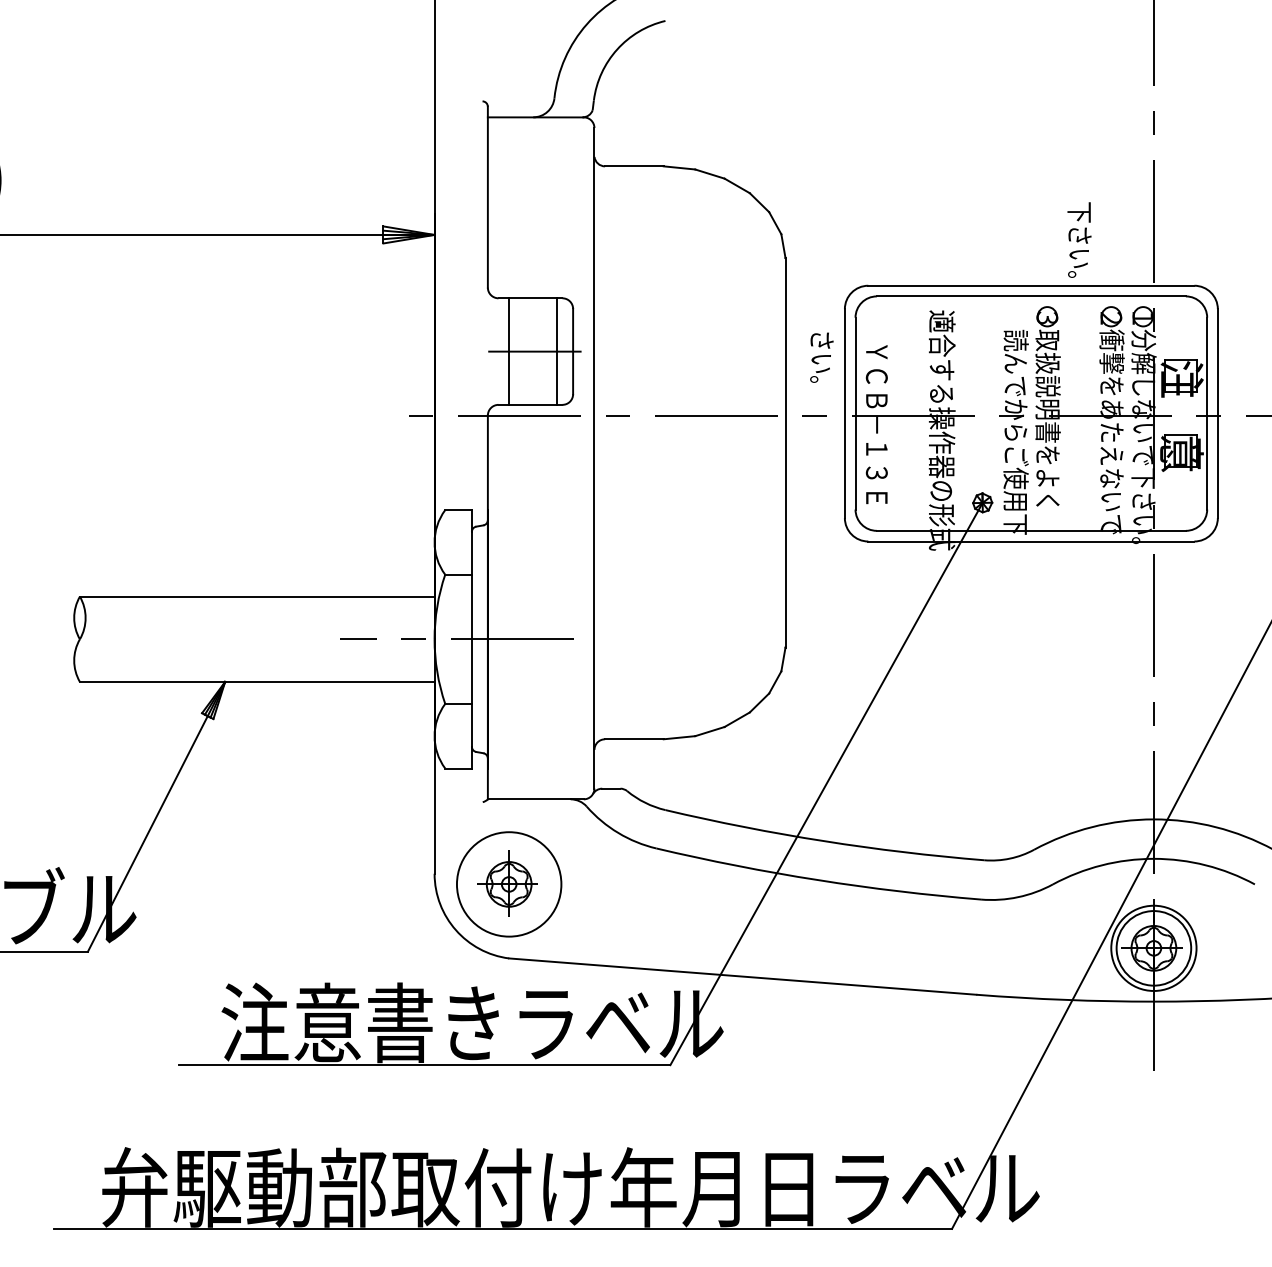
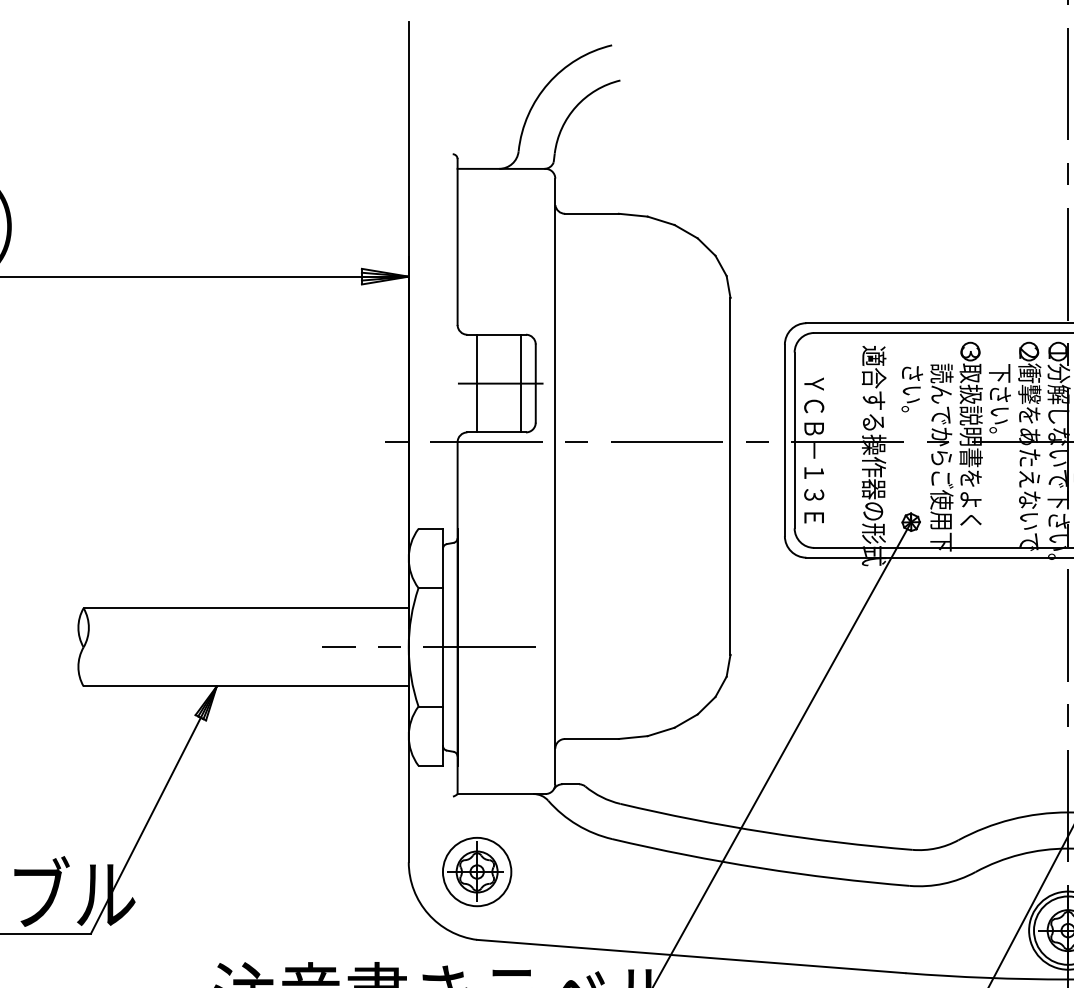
text: (1079, 239) -> (999, 398), moved
text: (821, 357) -> (911, 389), moved
circle: (508, 884) -> (476, 872), size x0.71

